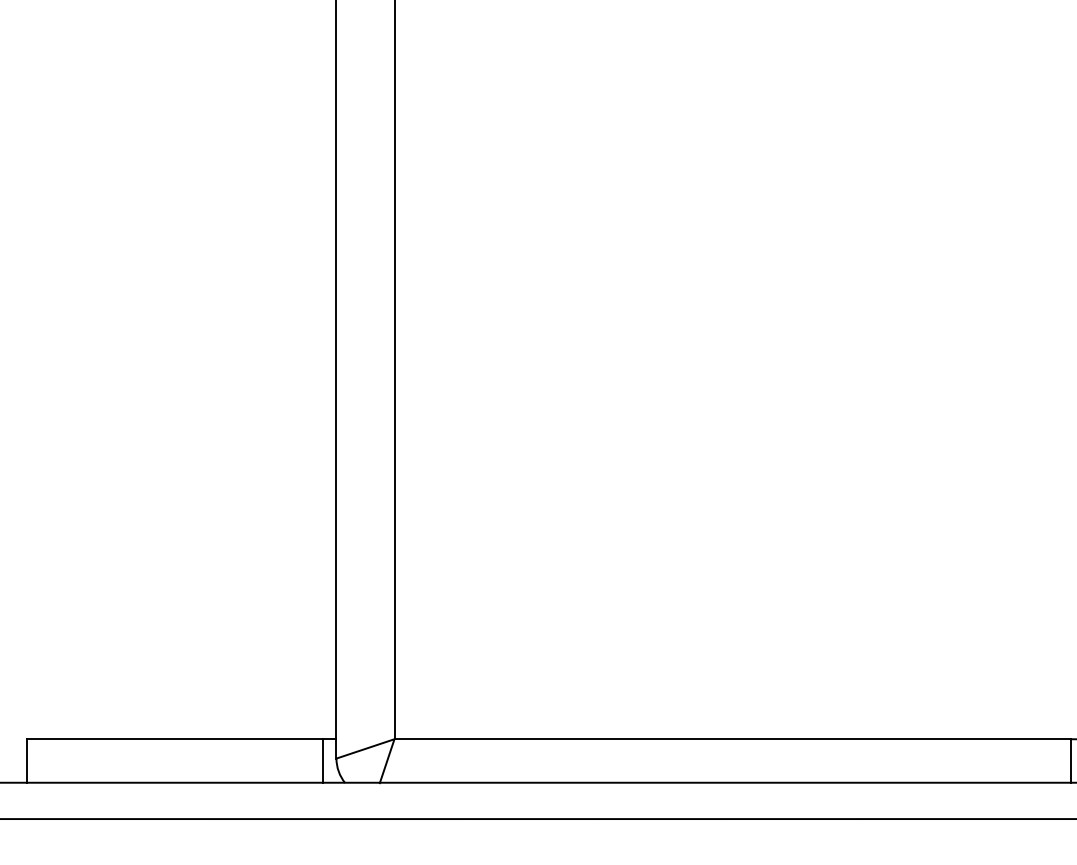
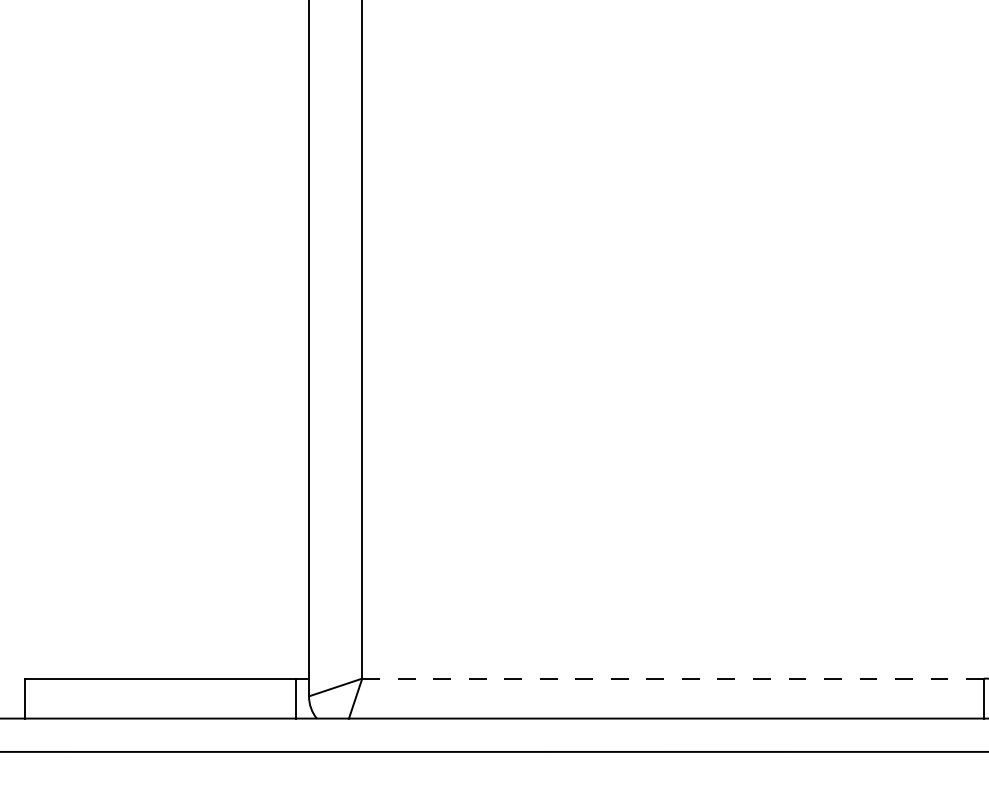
line: (733, 739) -> (673, 678), solid -> dashed

